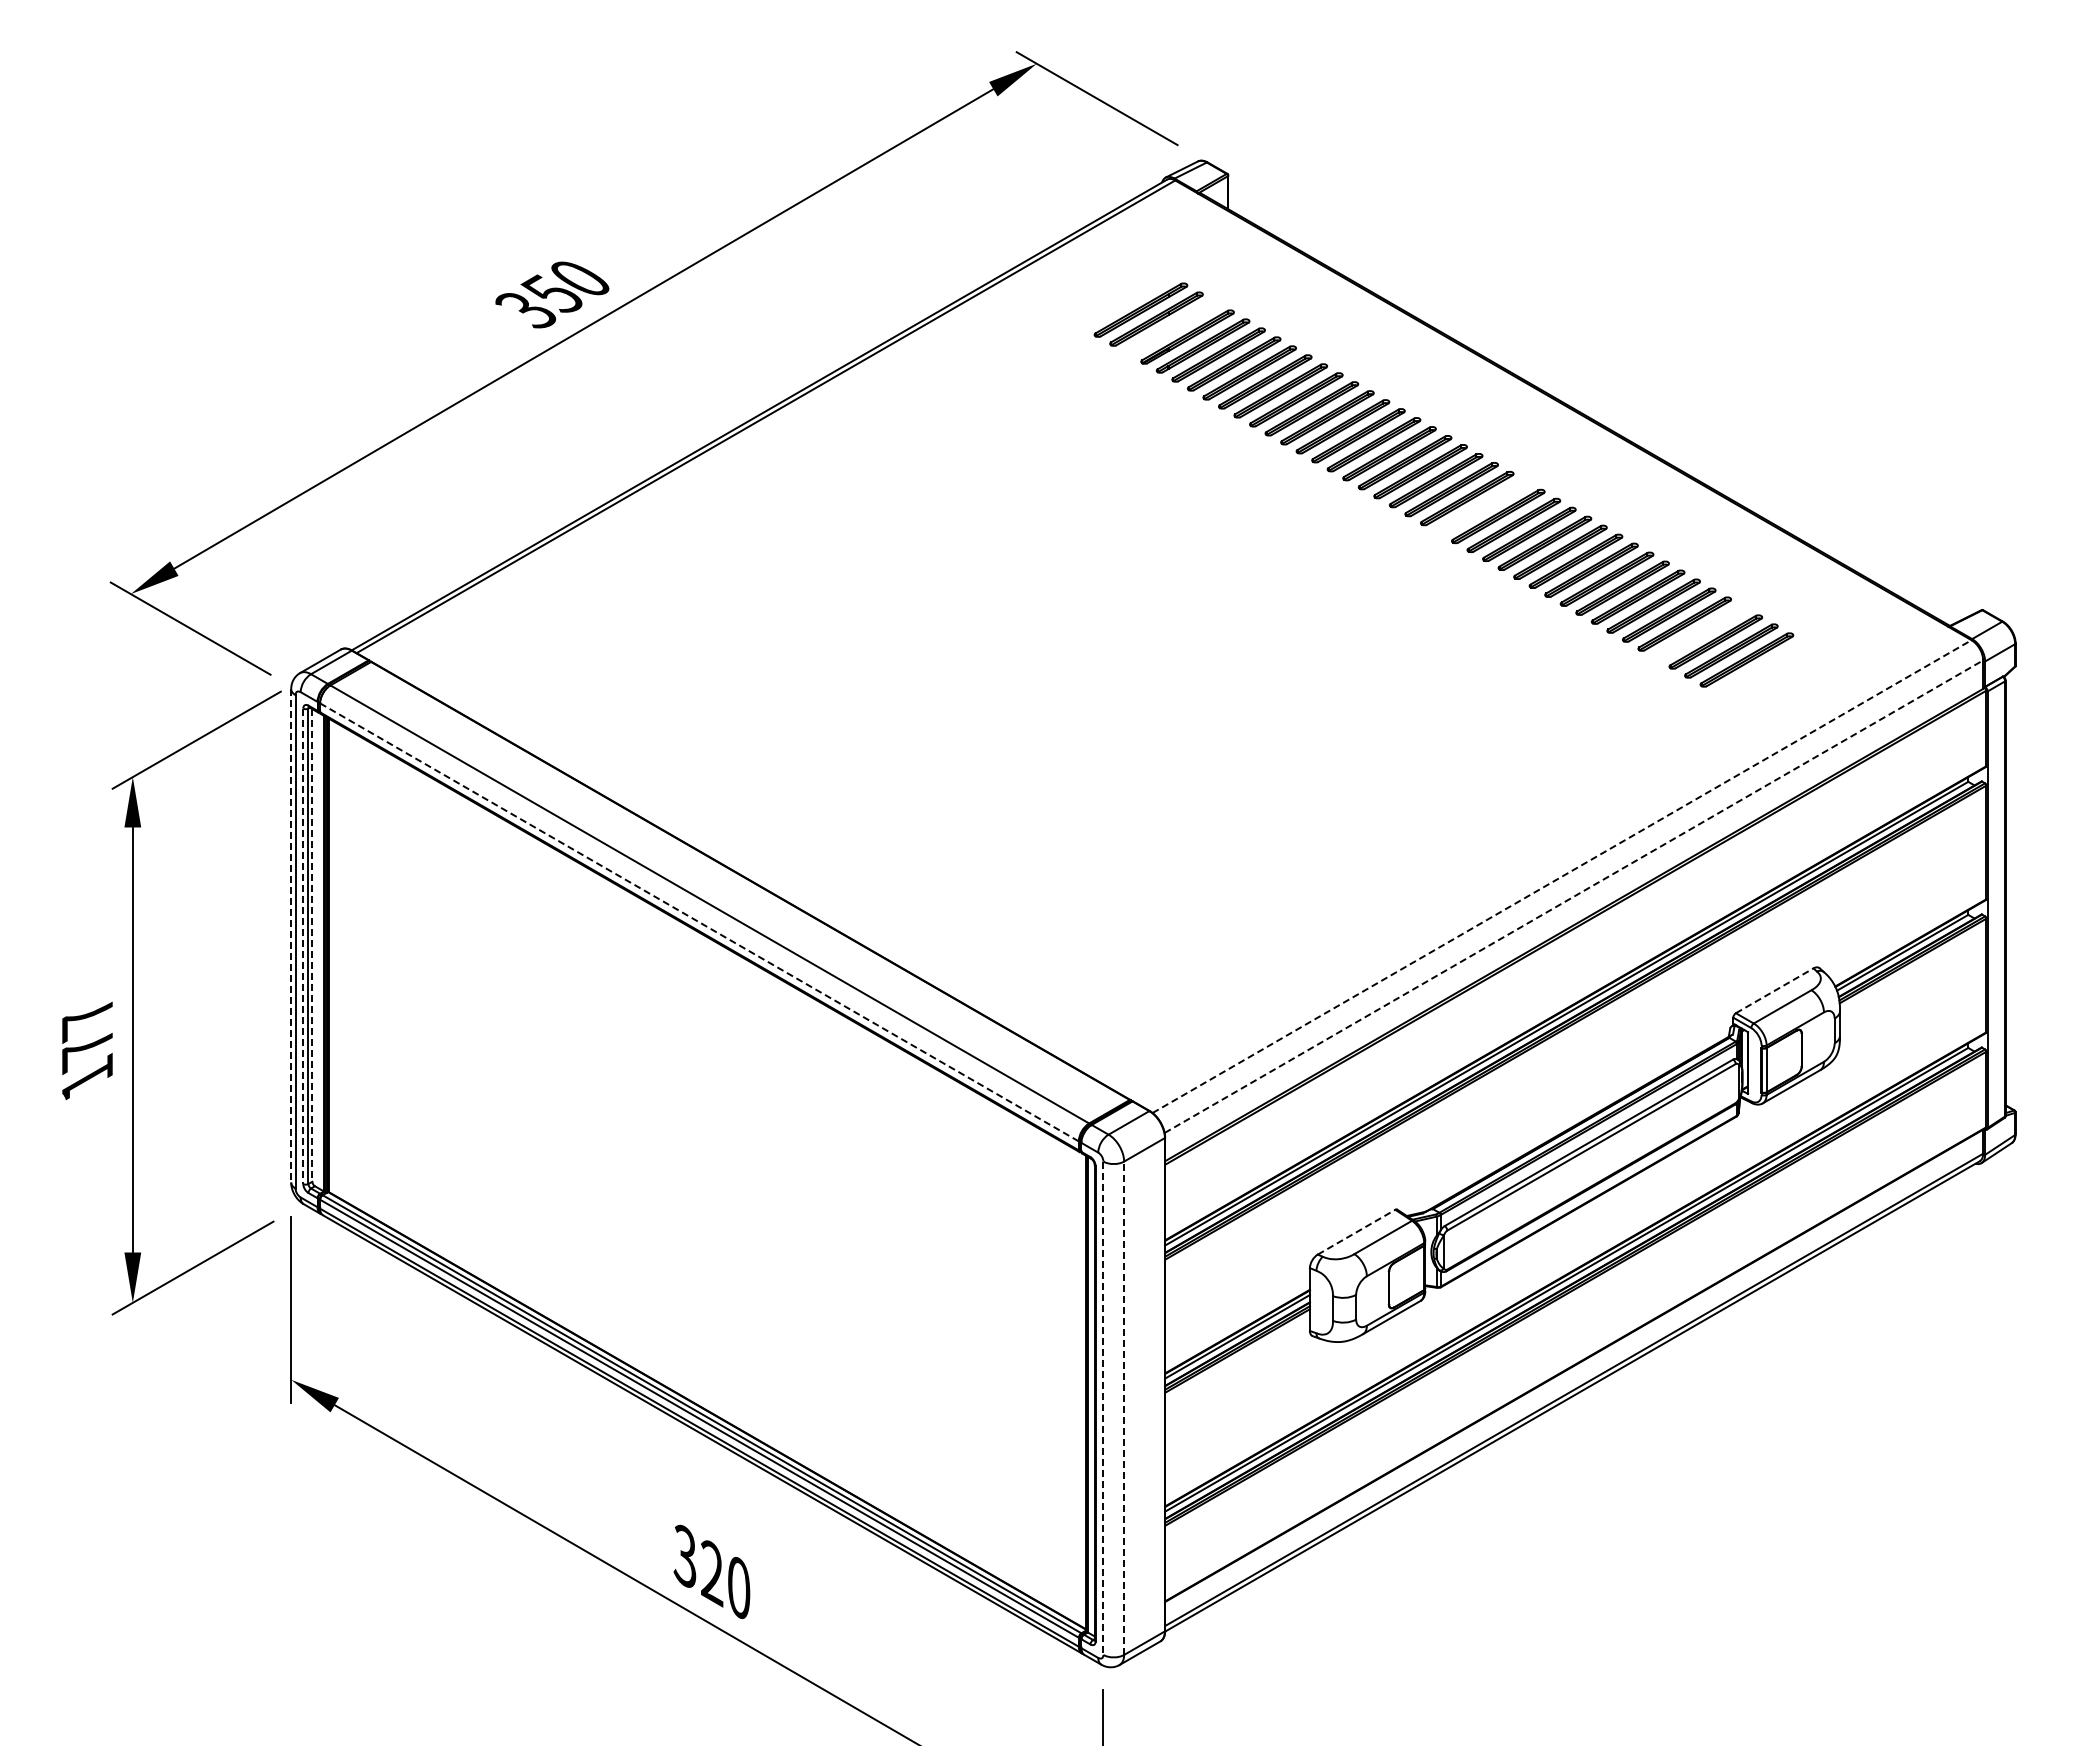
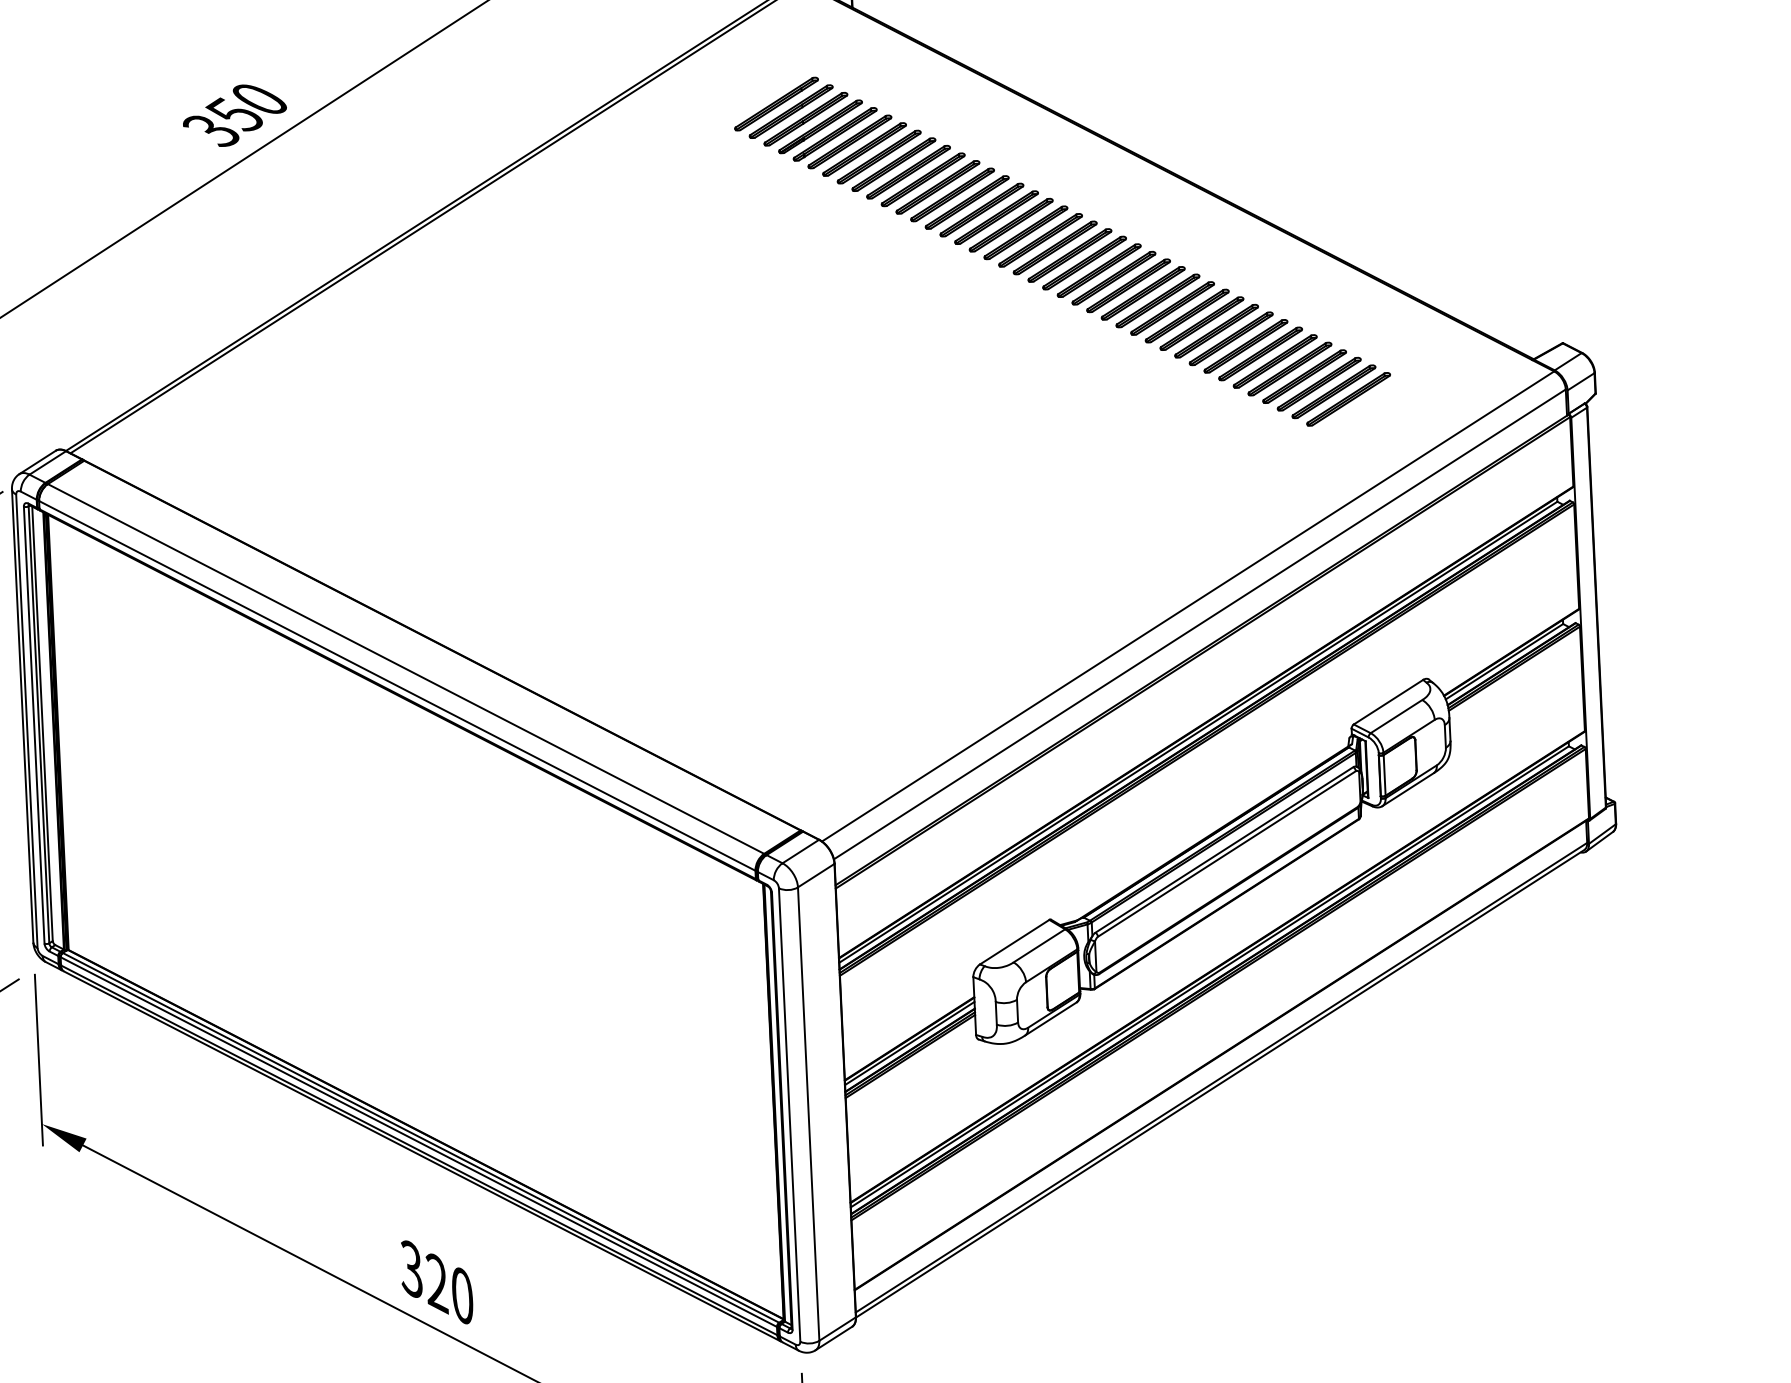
part: (1171, 327) -> (805, 118), added
part: (1482, 507) -> (1098, 270), added
part: (1700, 632) -> (1304, 376), added
line: (1562, 876) -> (1188, 606), dashed -> solid
line: (1573, 896) -> (1199, 624), dashed -> solid
line: (699, 922) -> (397, 686), dashed -> solid
line: (291, 935) -> (22, 715), dashed -> solid
line: (312, 945) -> (42, 723), dashed -> solid
line: (303, 946) -> (34, 725), dashed -> solid
line: (1774, 990) -> (1388, 701), dashed -> solid
line: (1356, 1232) -> (1014, 942), dashed -> solid
line: (1103, 1408) -> (789, 1115), dashed -> solid
line: (1124, 1408) -> (809, 1114), dashed -> solid

